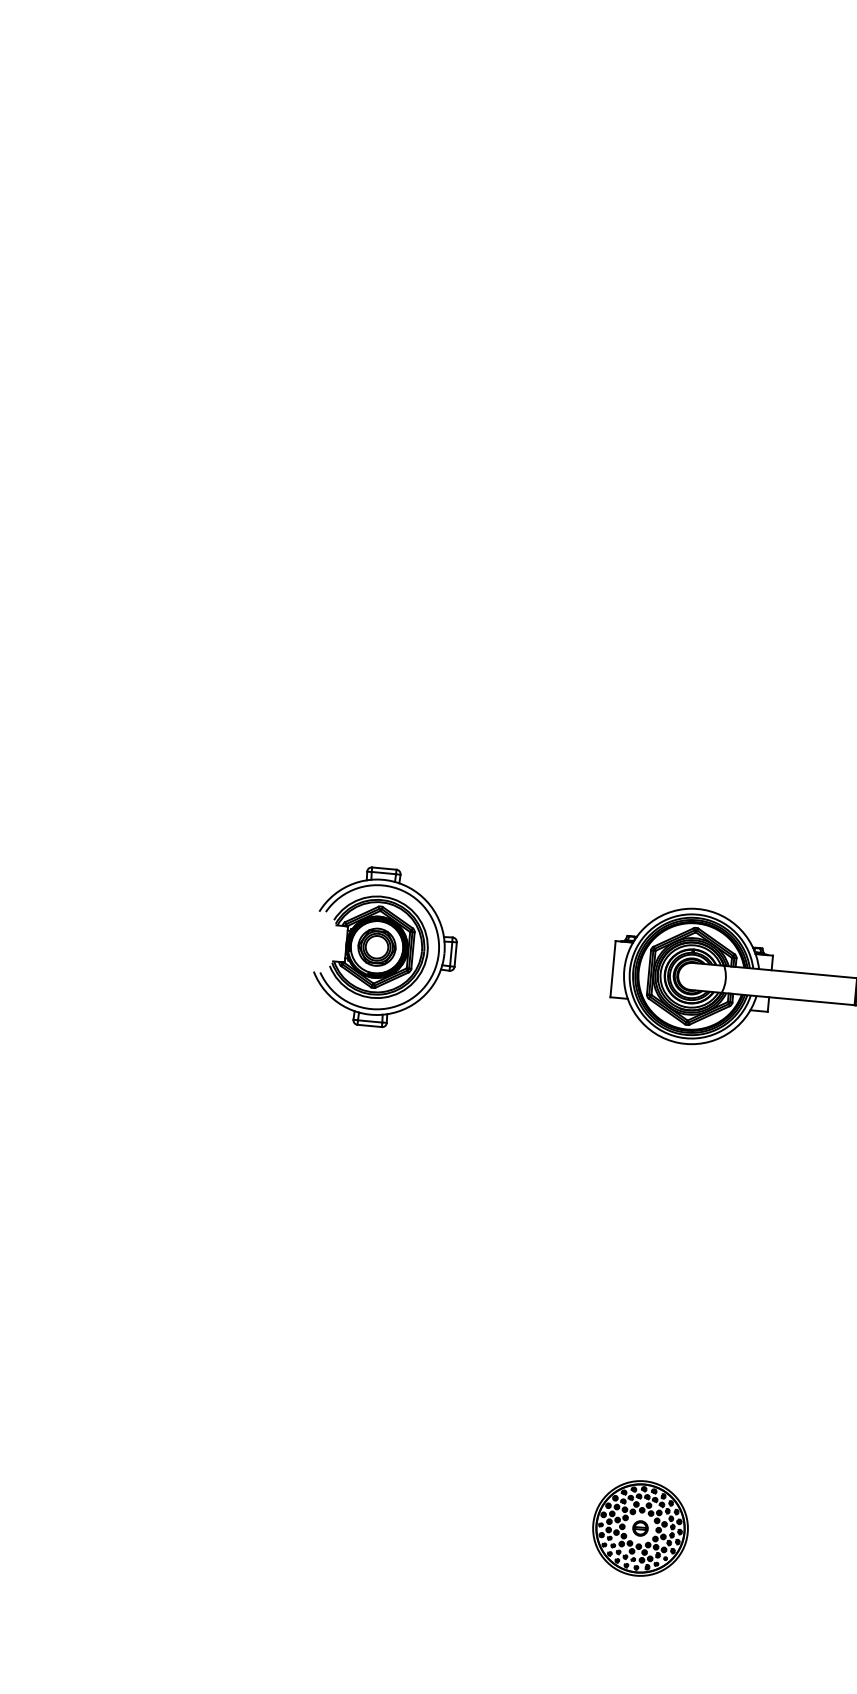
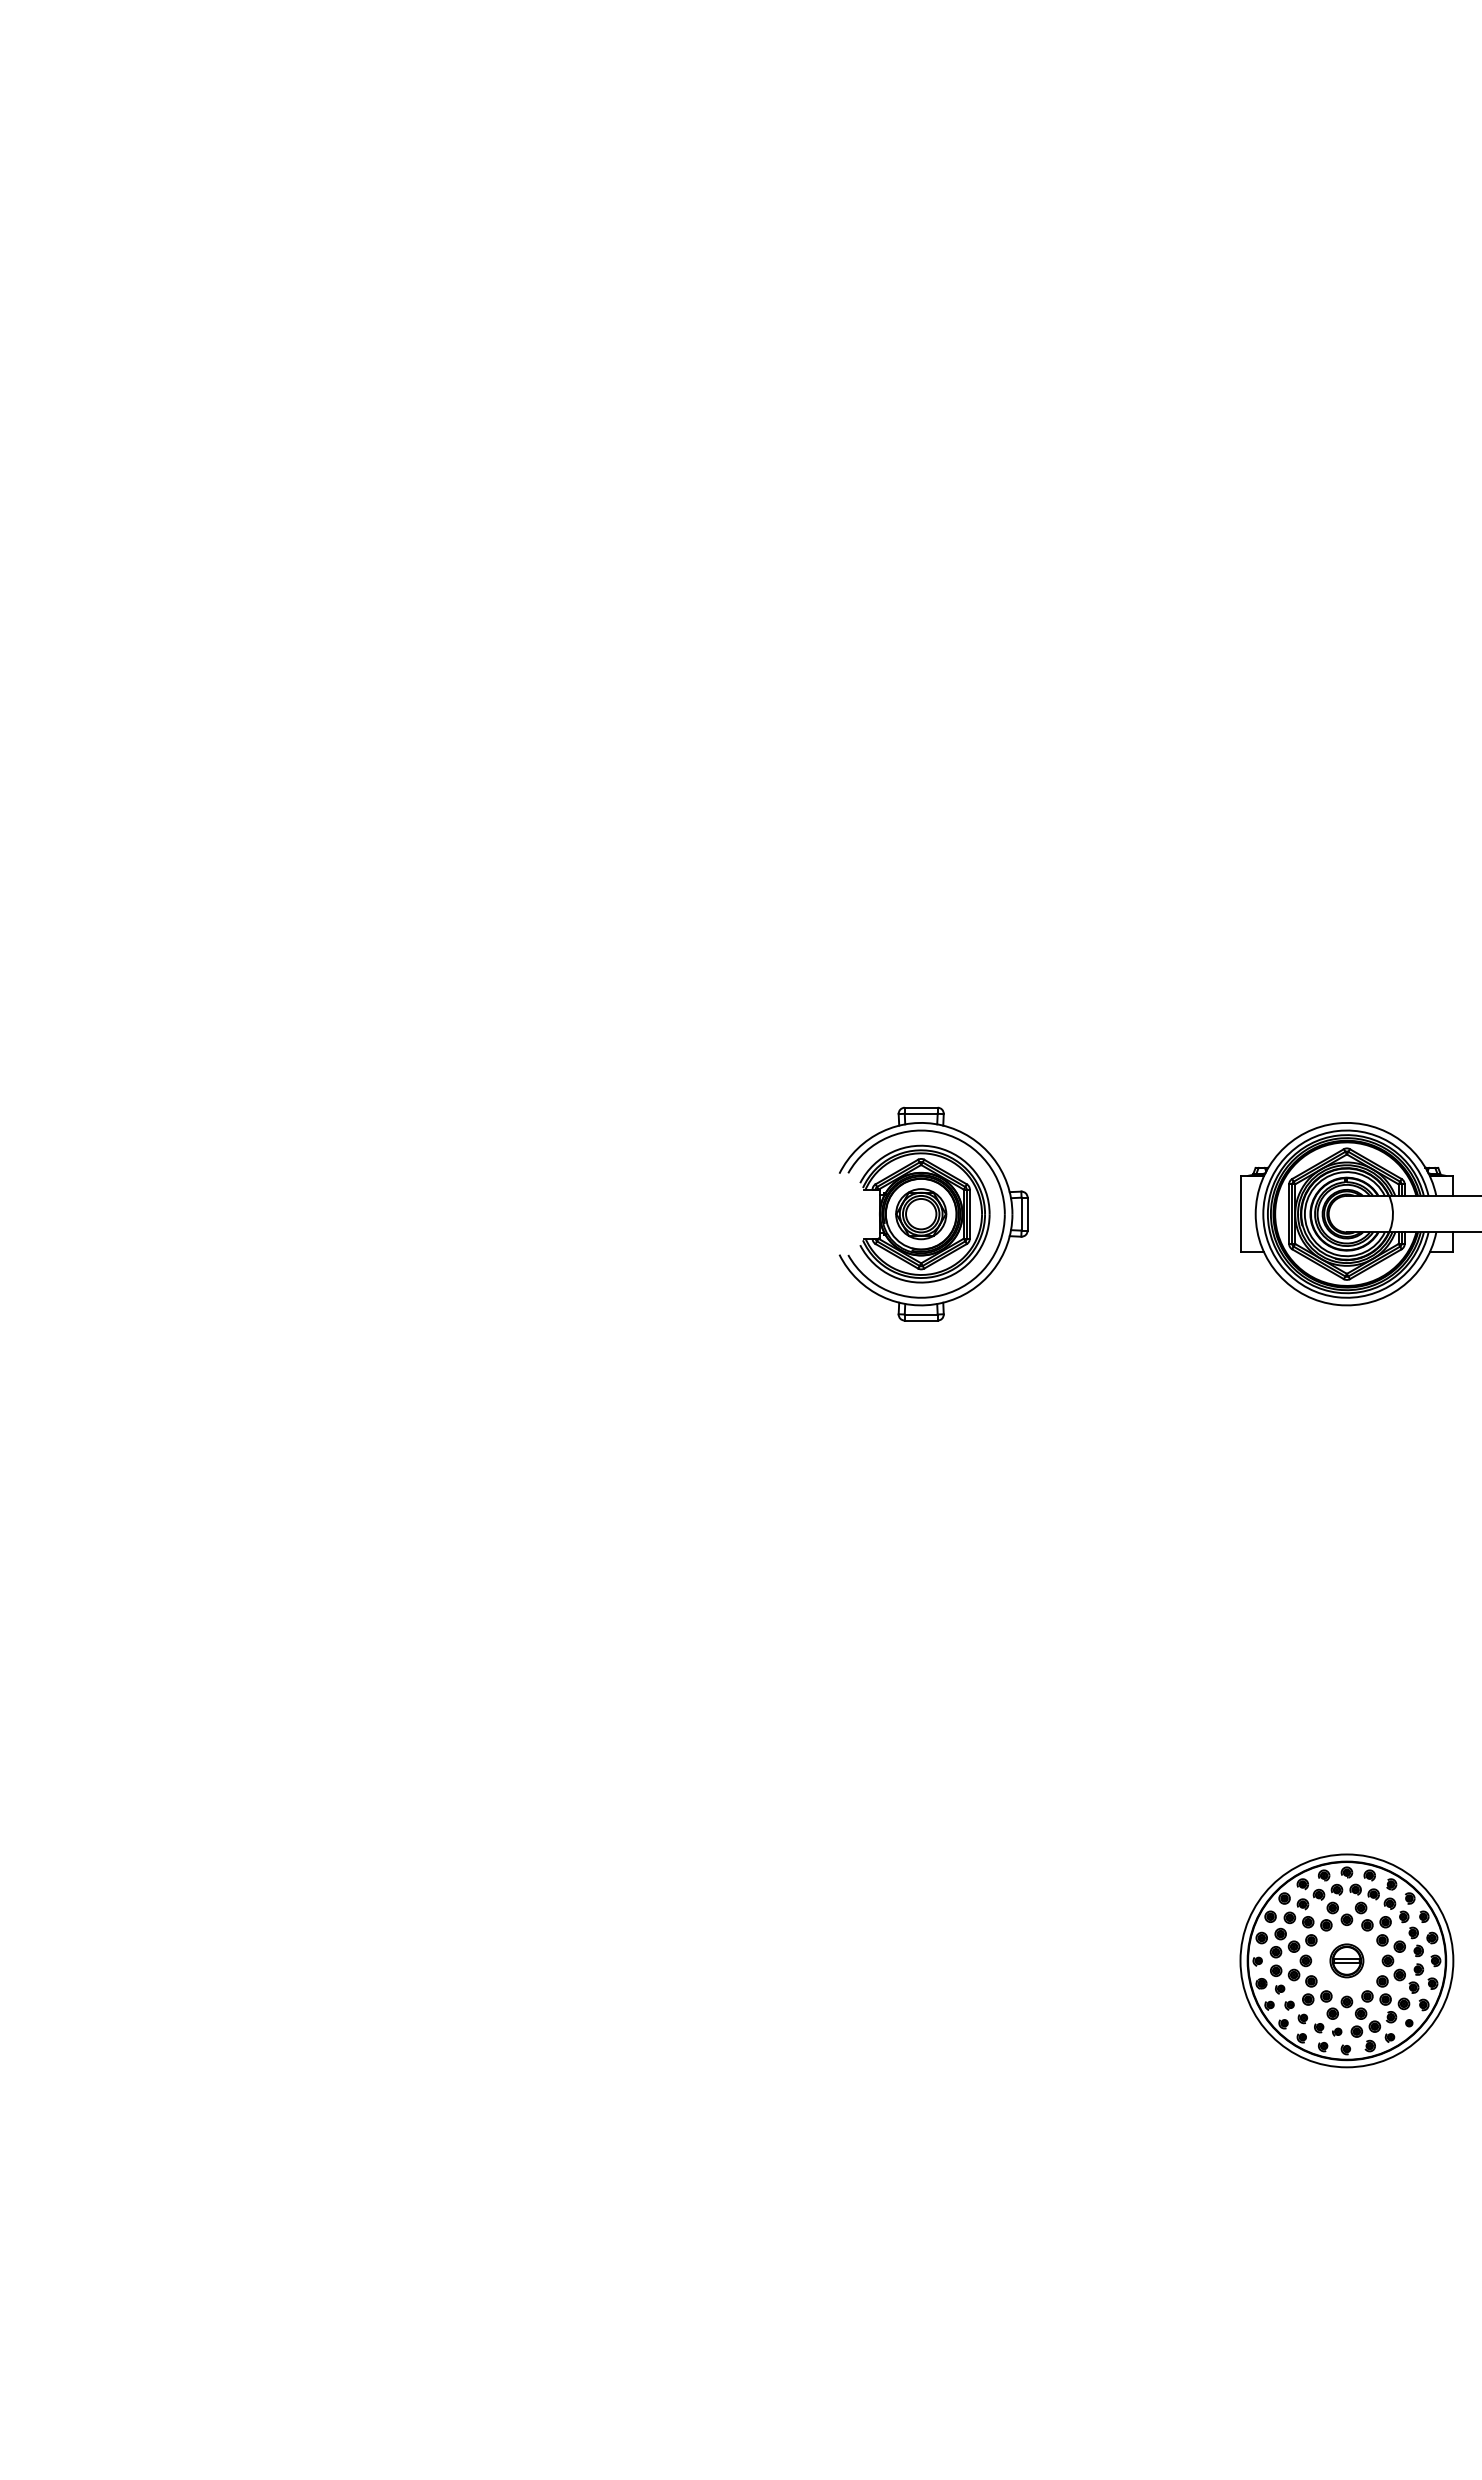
part: (640, 1528) -> (1346, 1960), size x1.67

